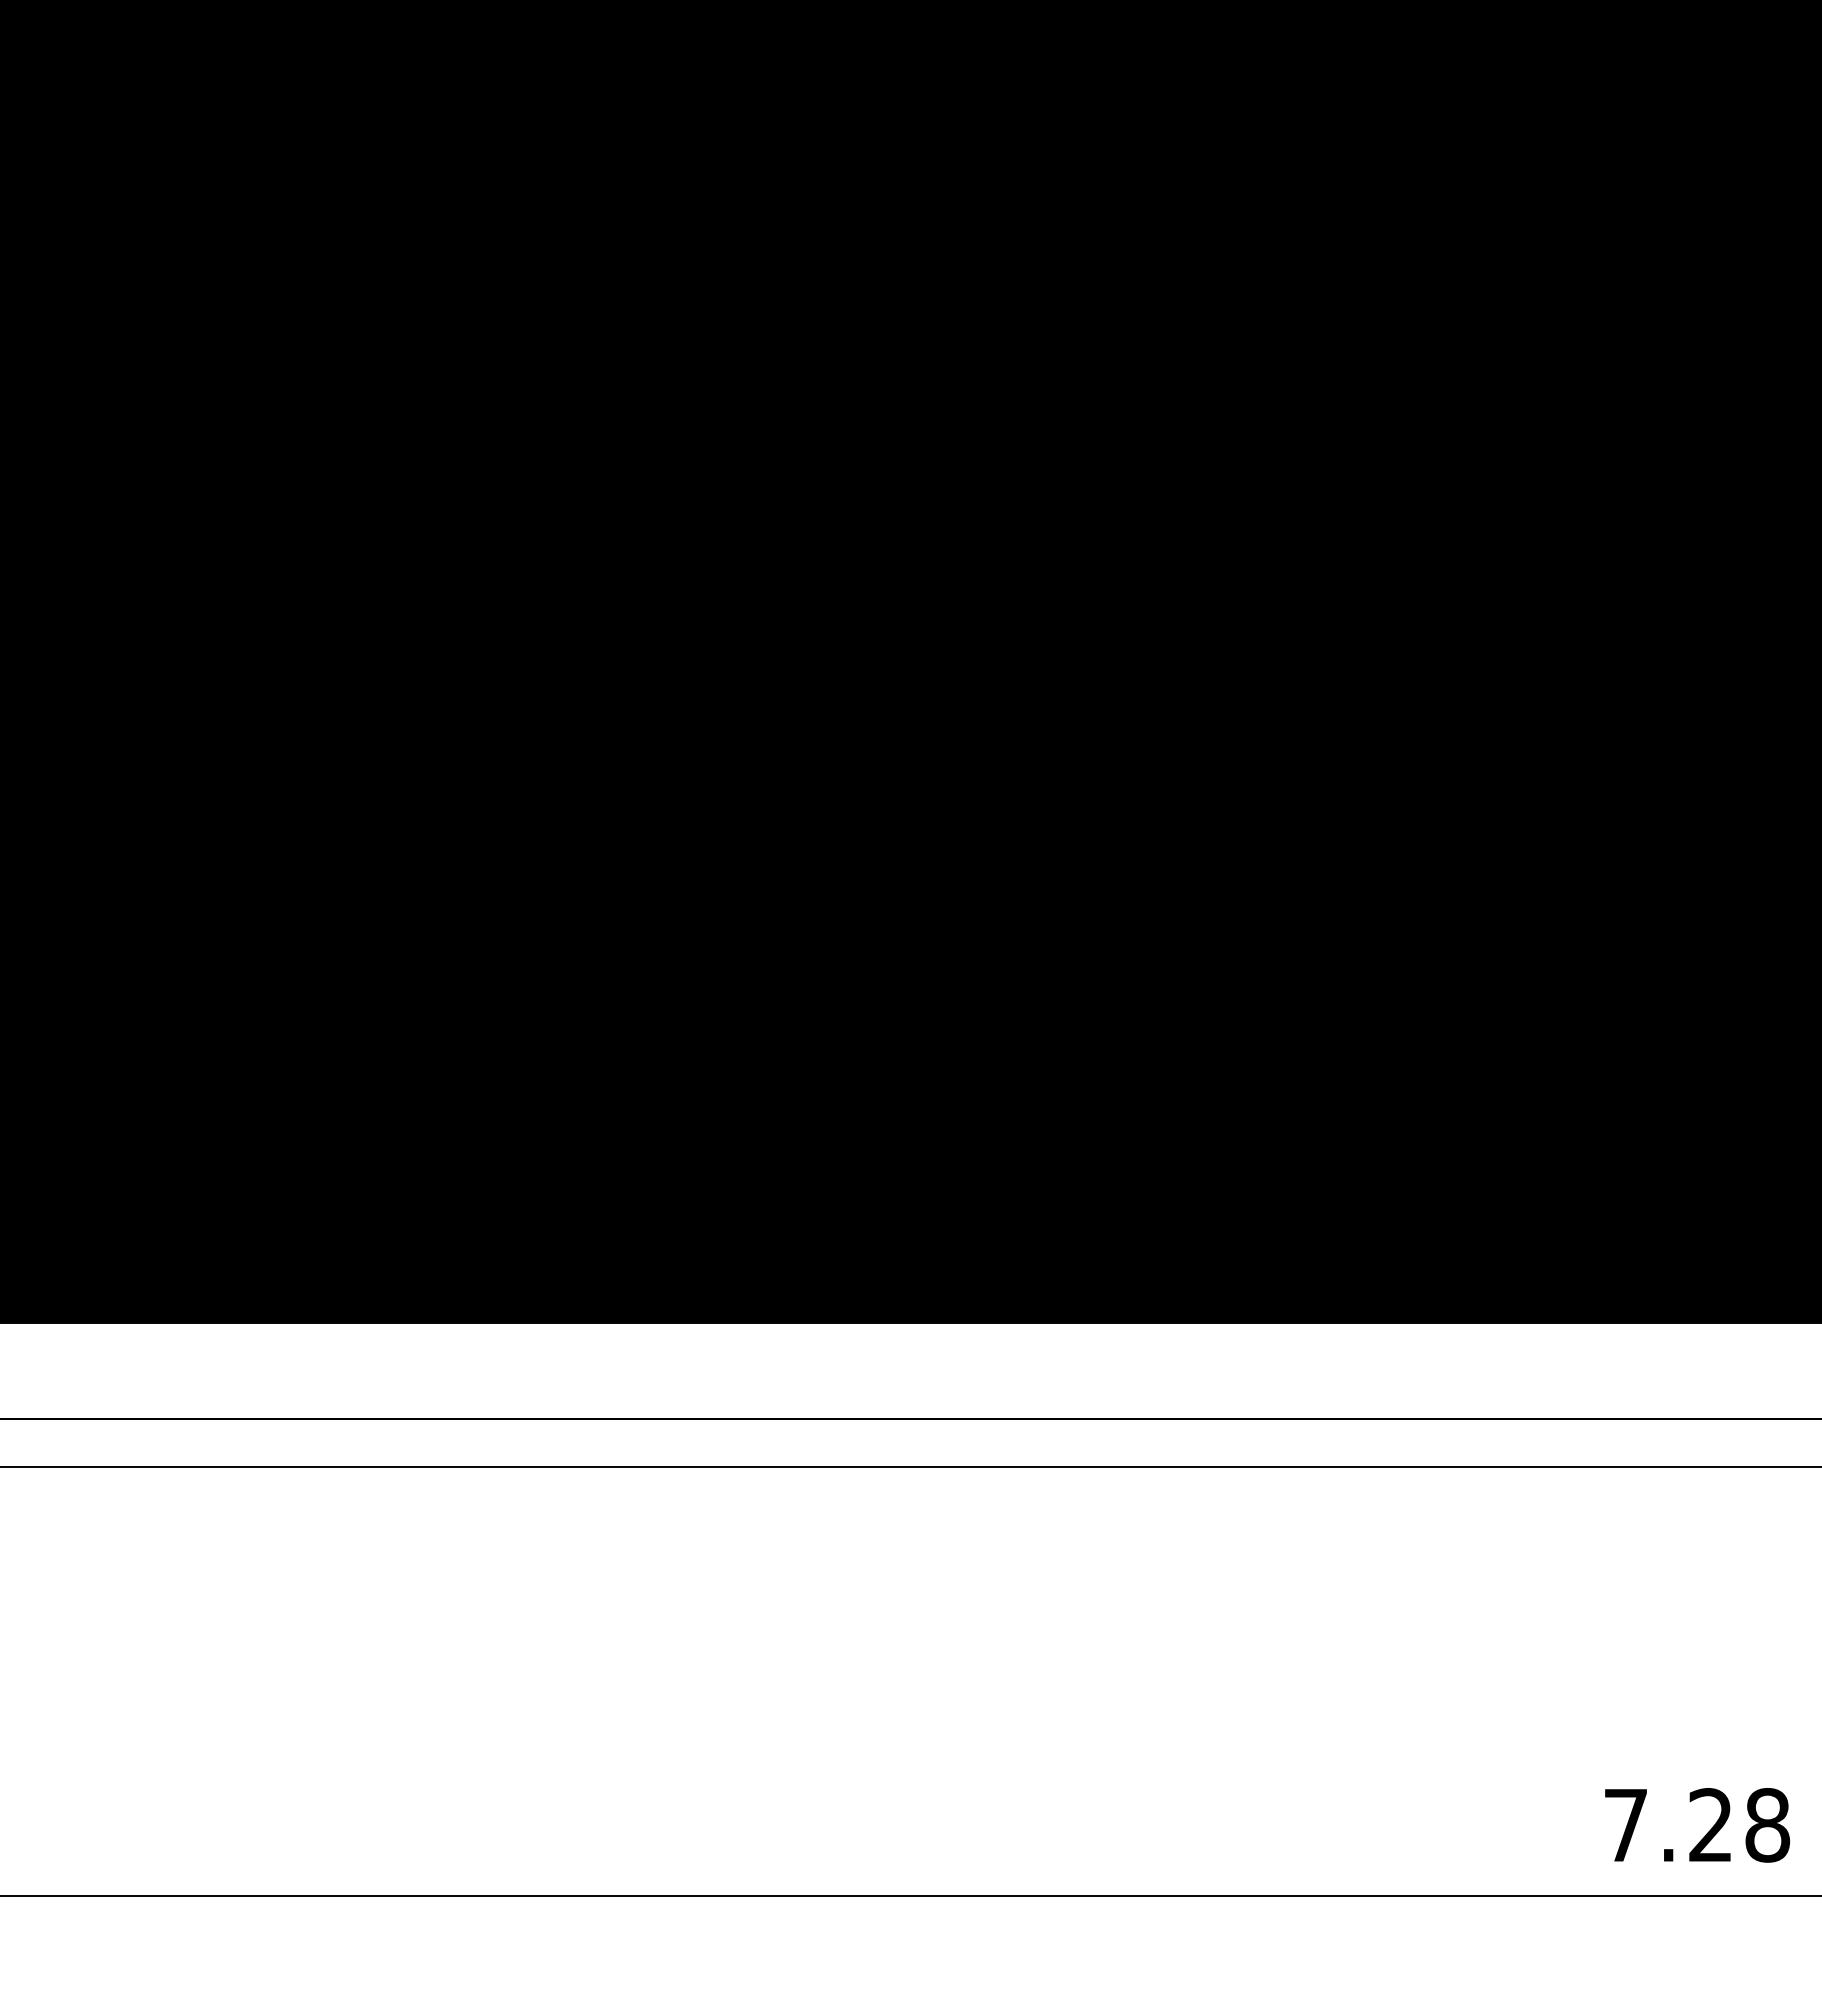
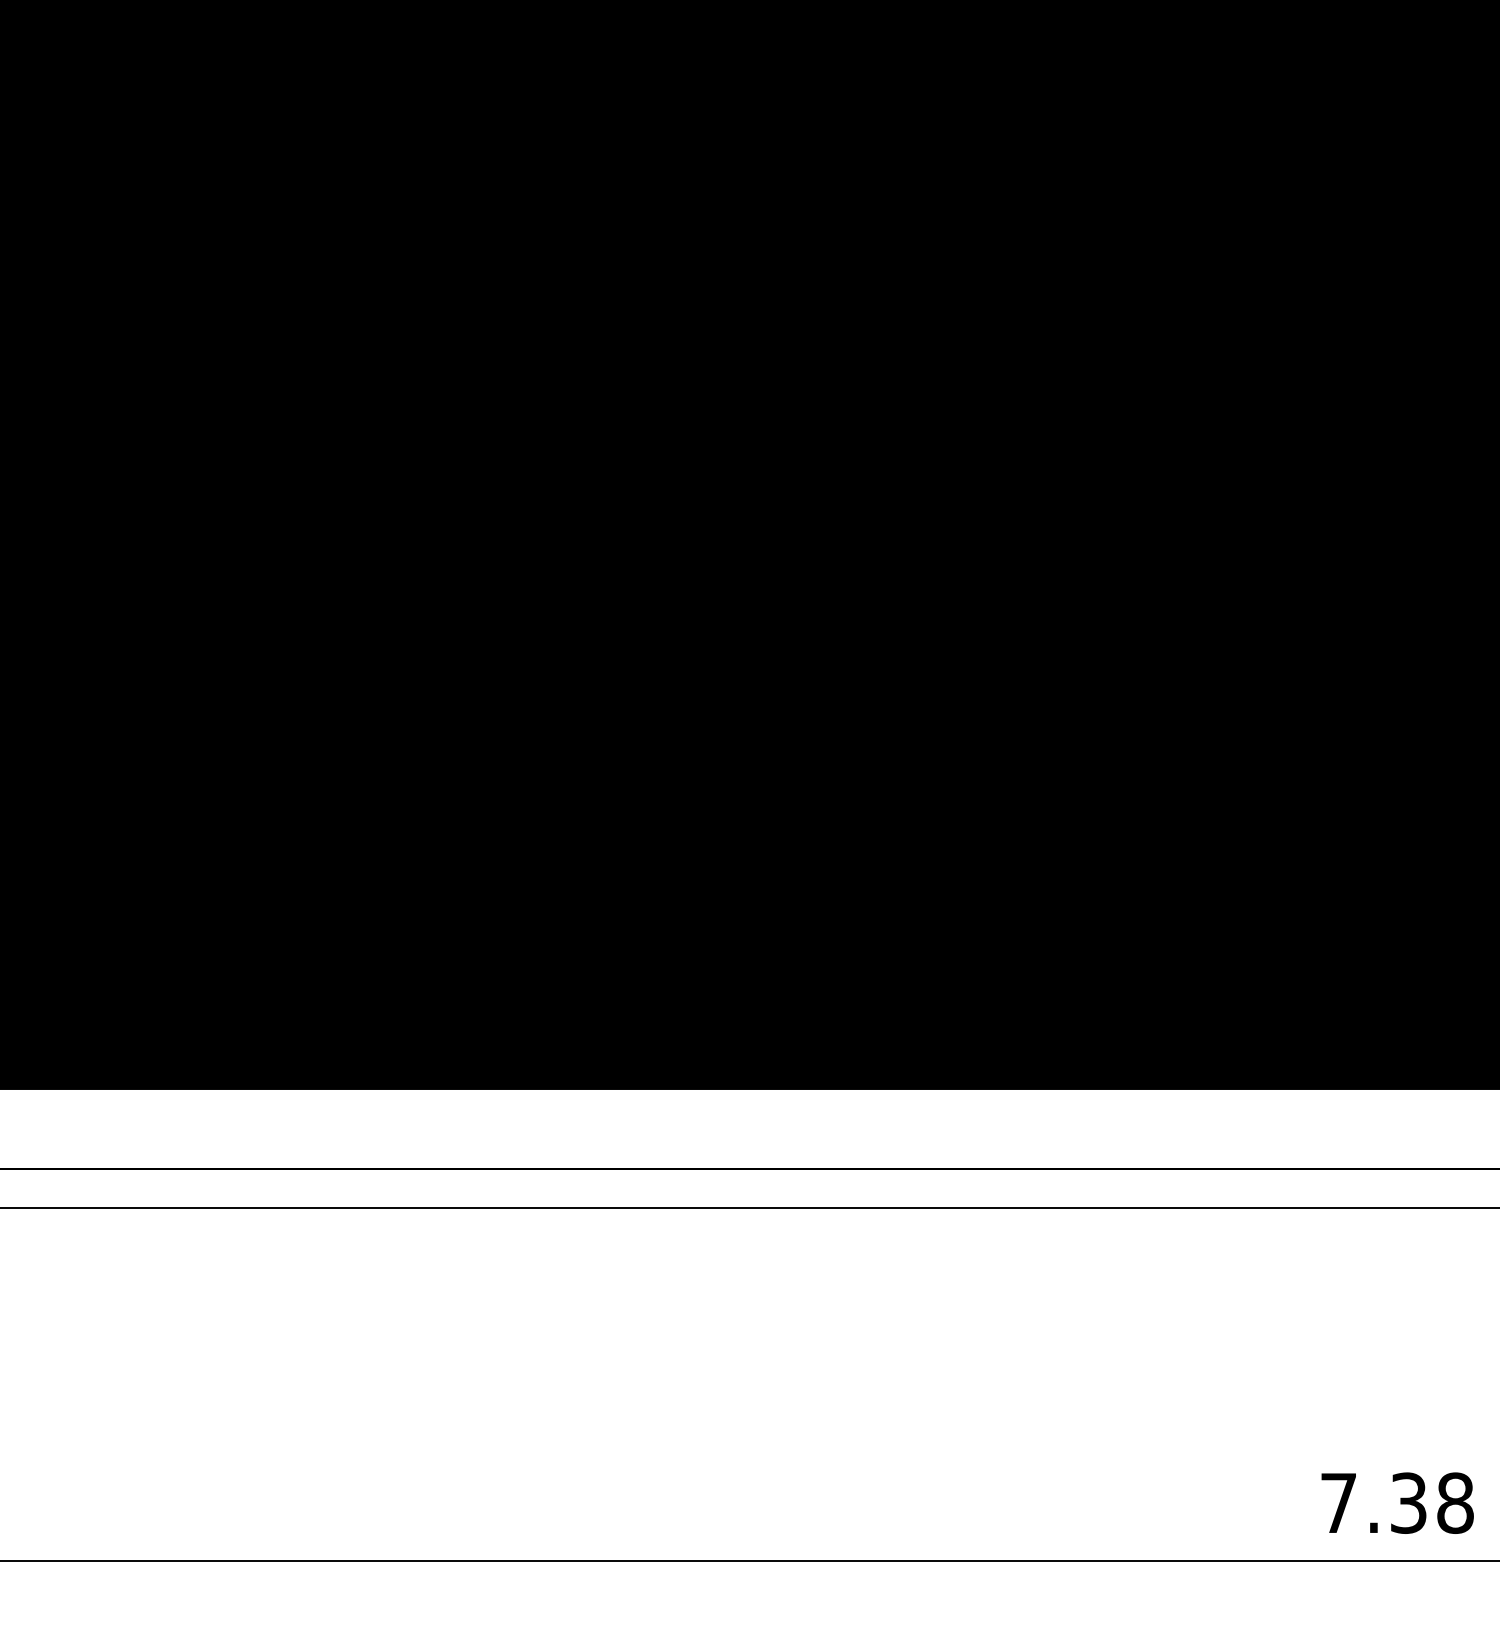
text: (1710, 1825) -> (1408, 1503), 7.28 -> 7.38

